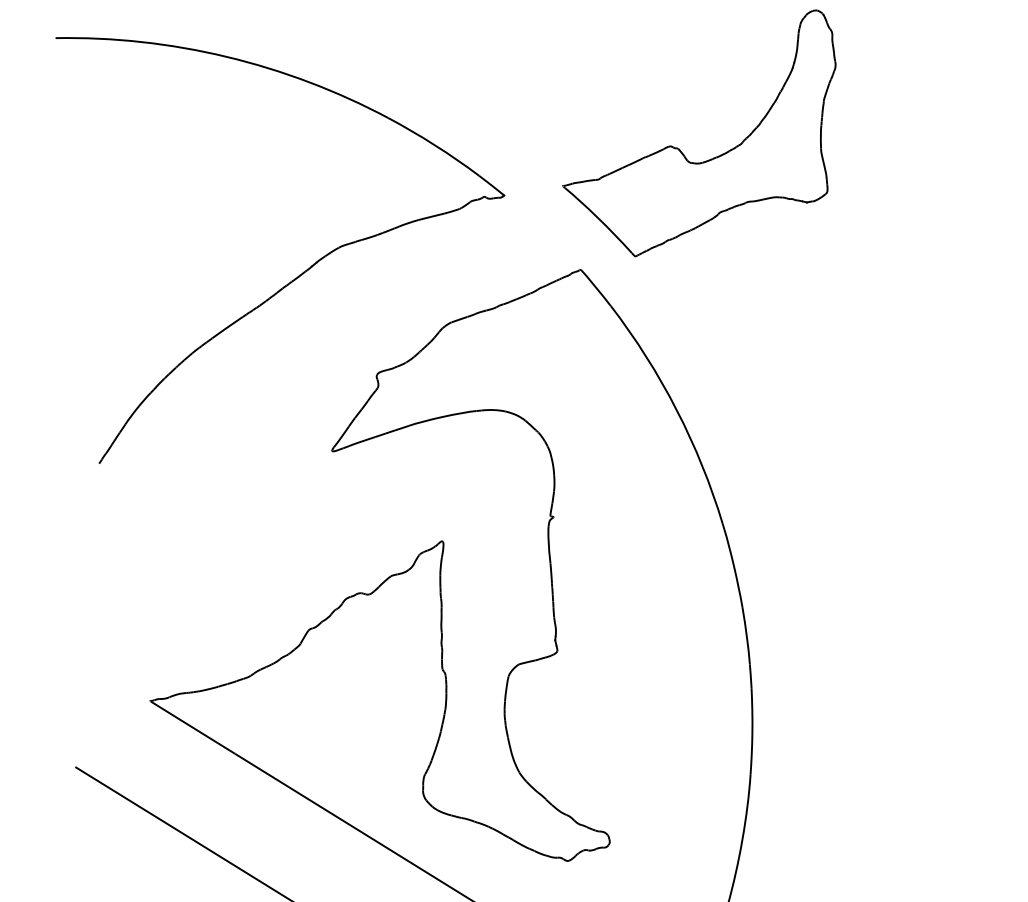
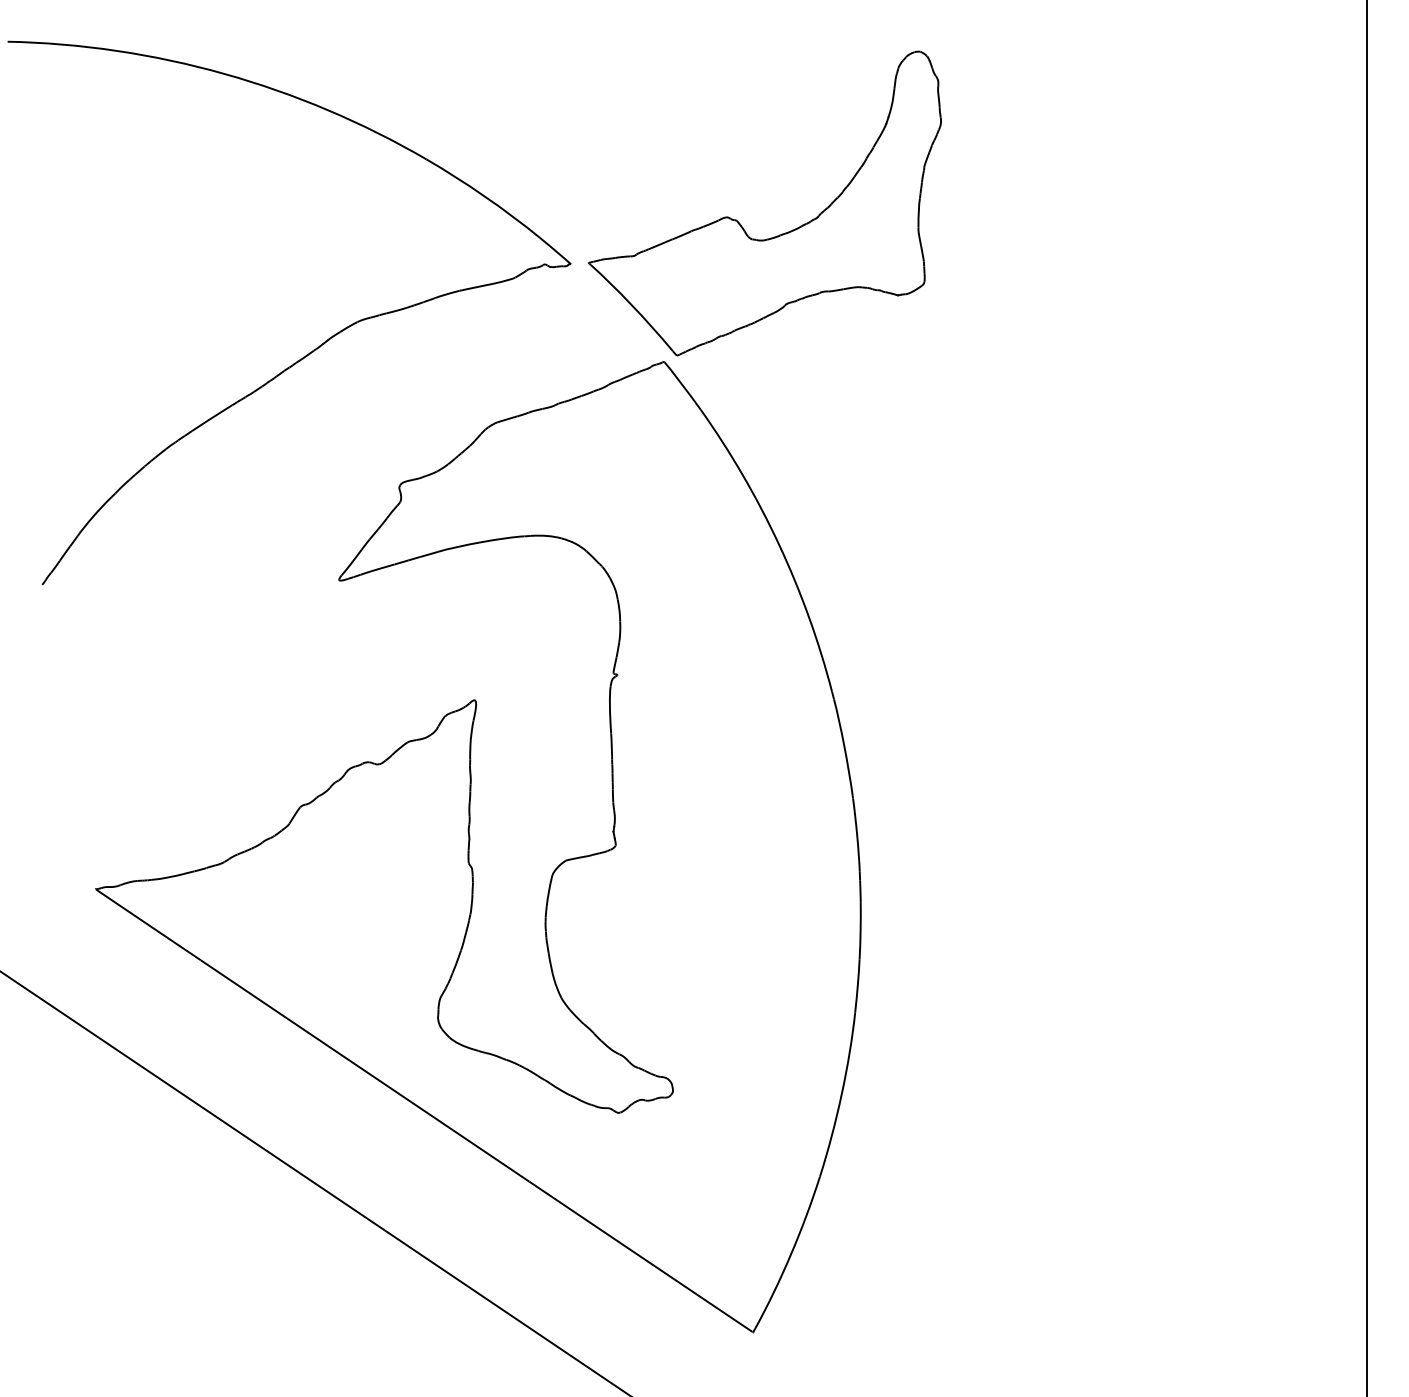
part: (681, 151) -> (741, 224), moved

